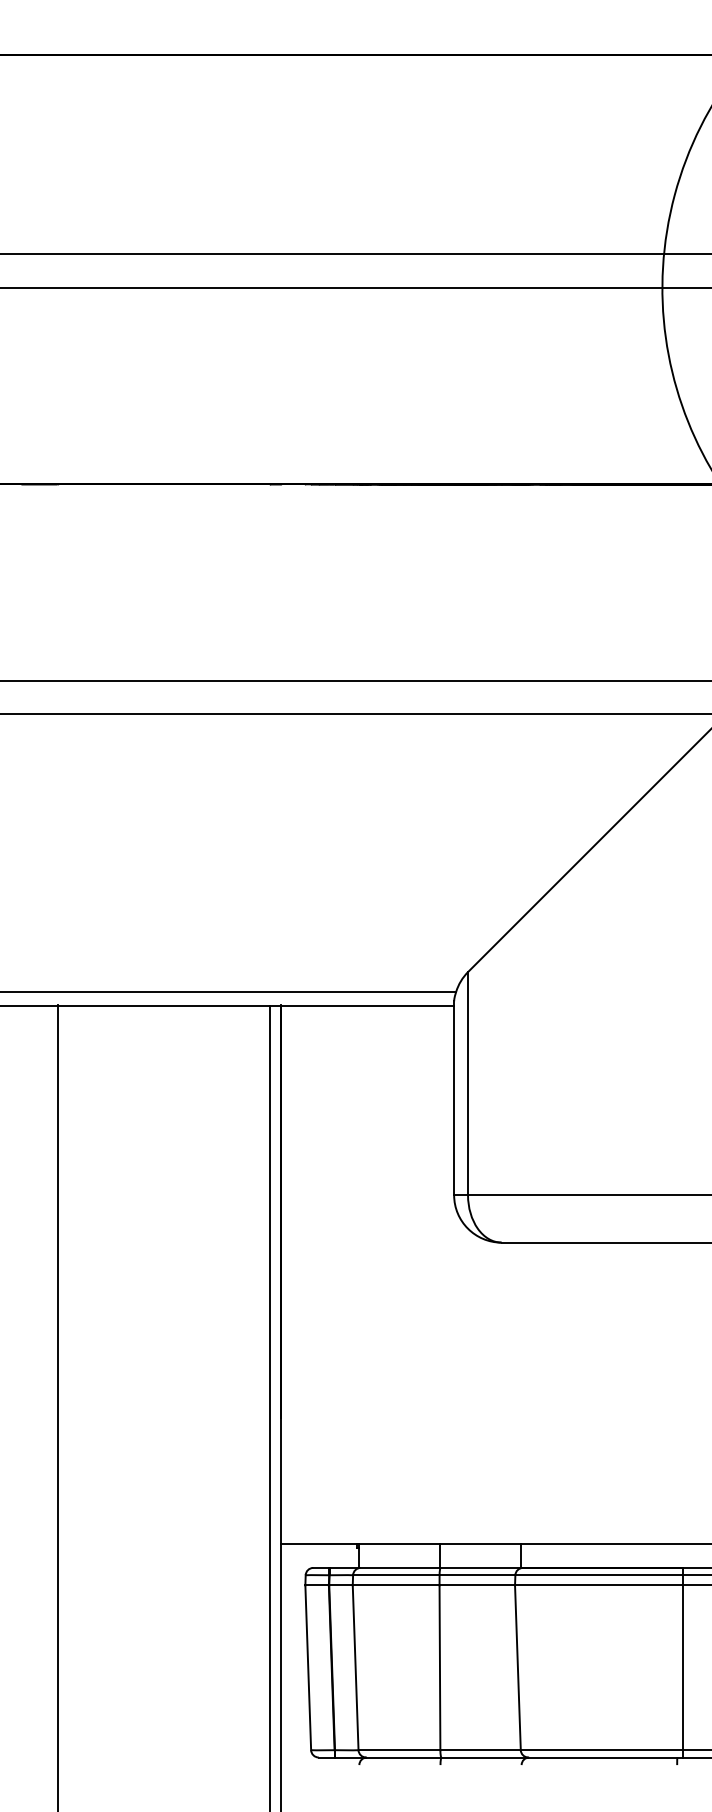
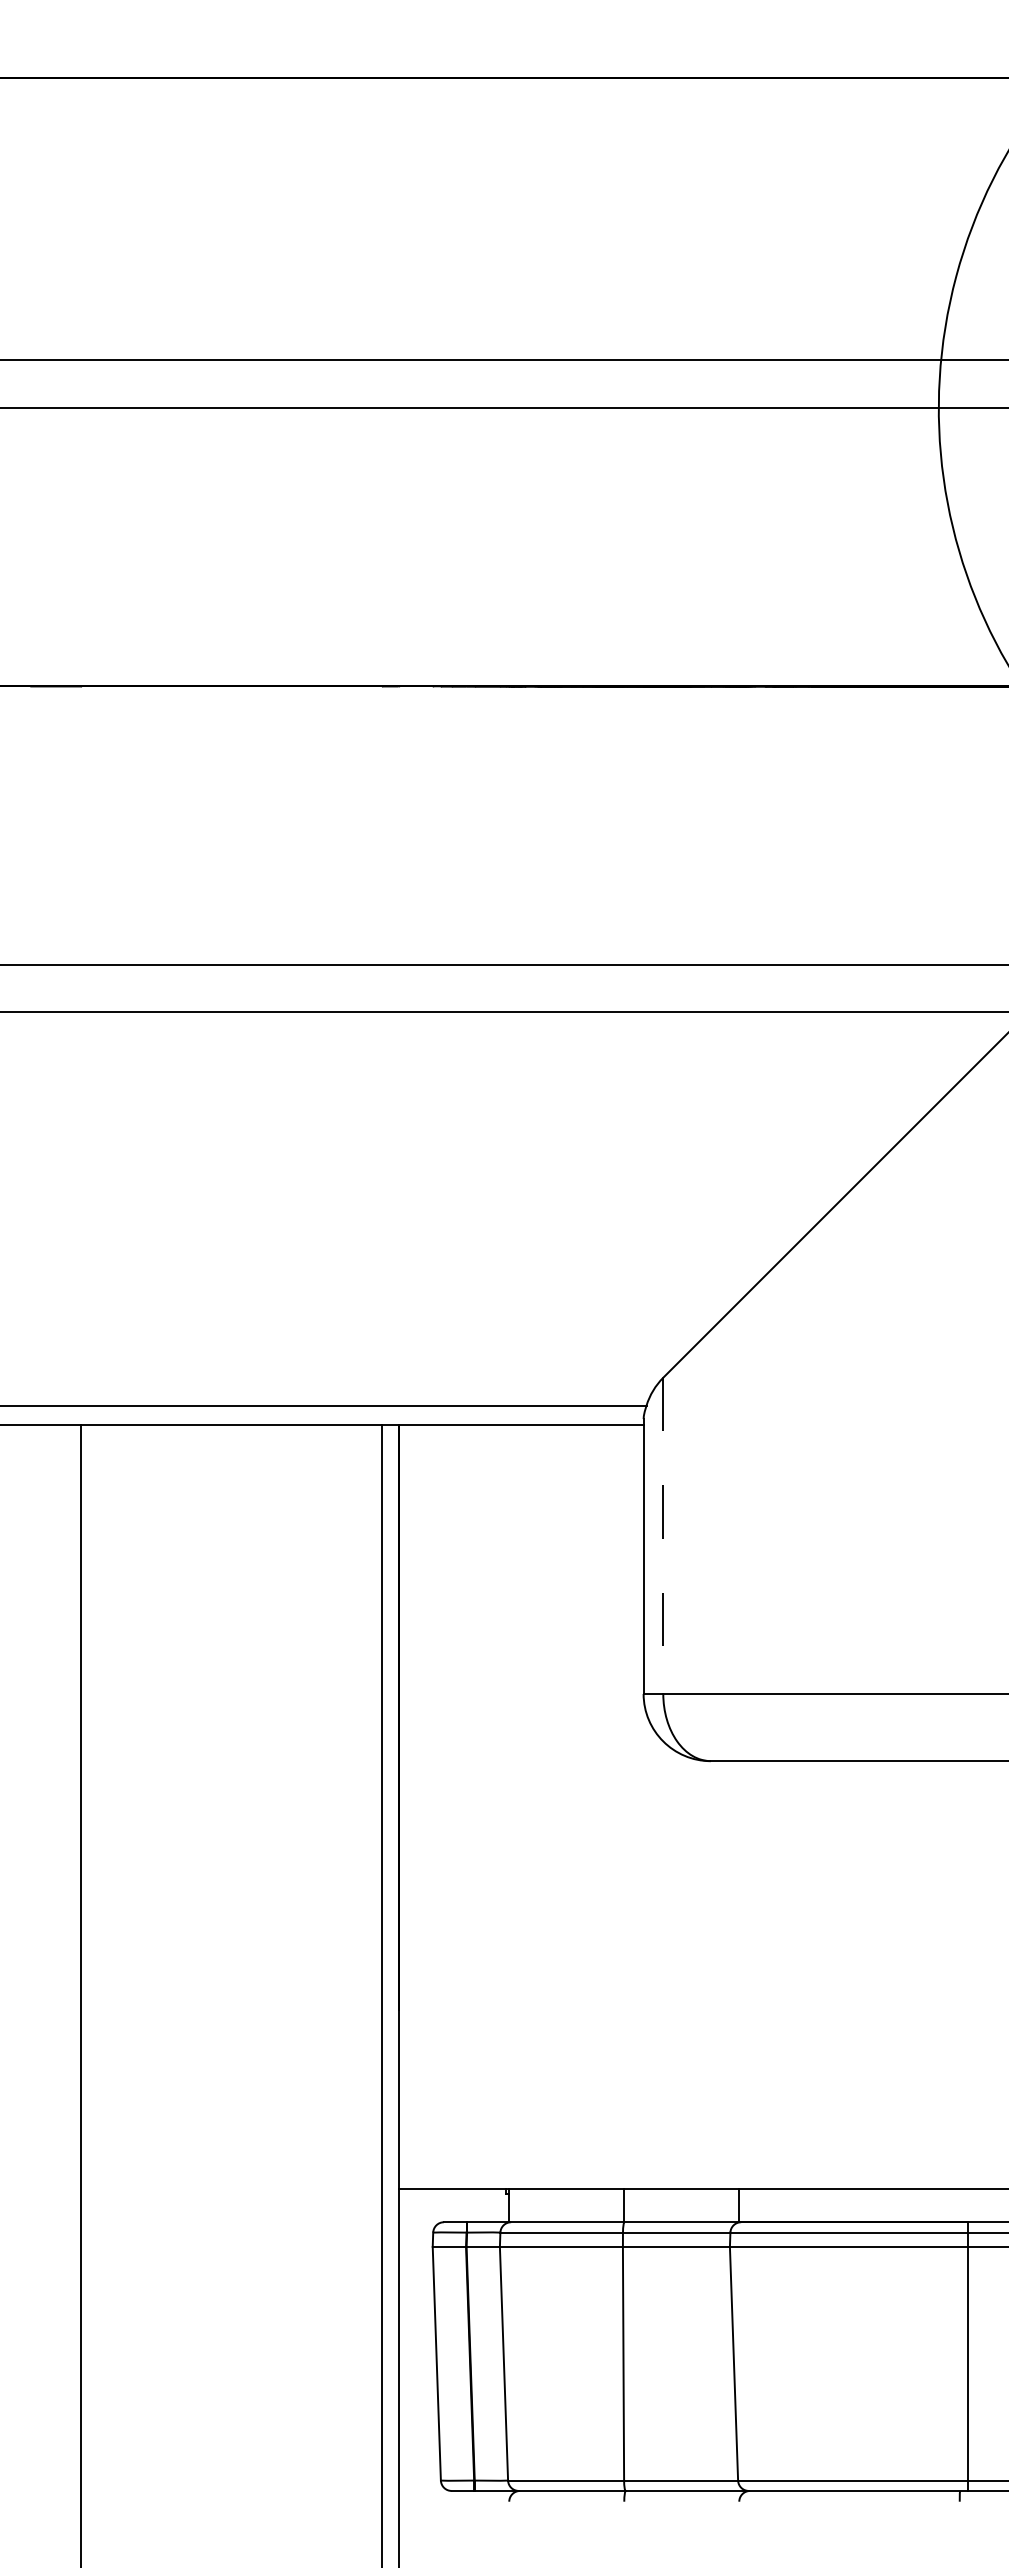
line: (468, 1084) -> (663, 1536), solid -> dashed

